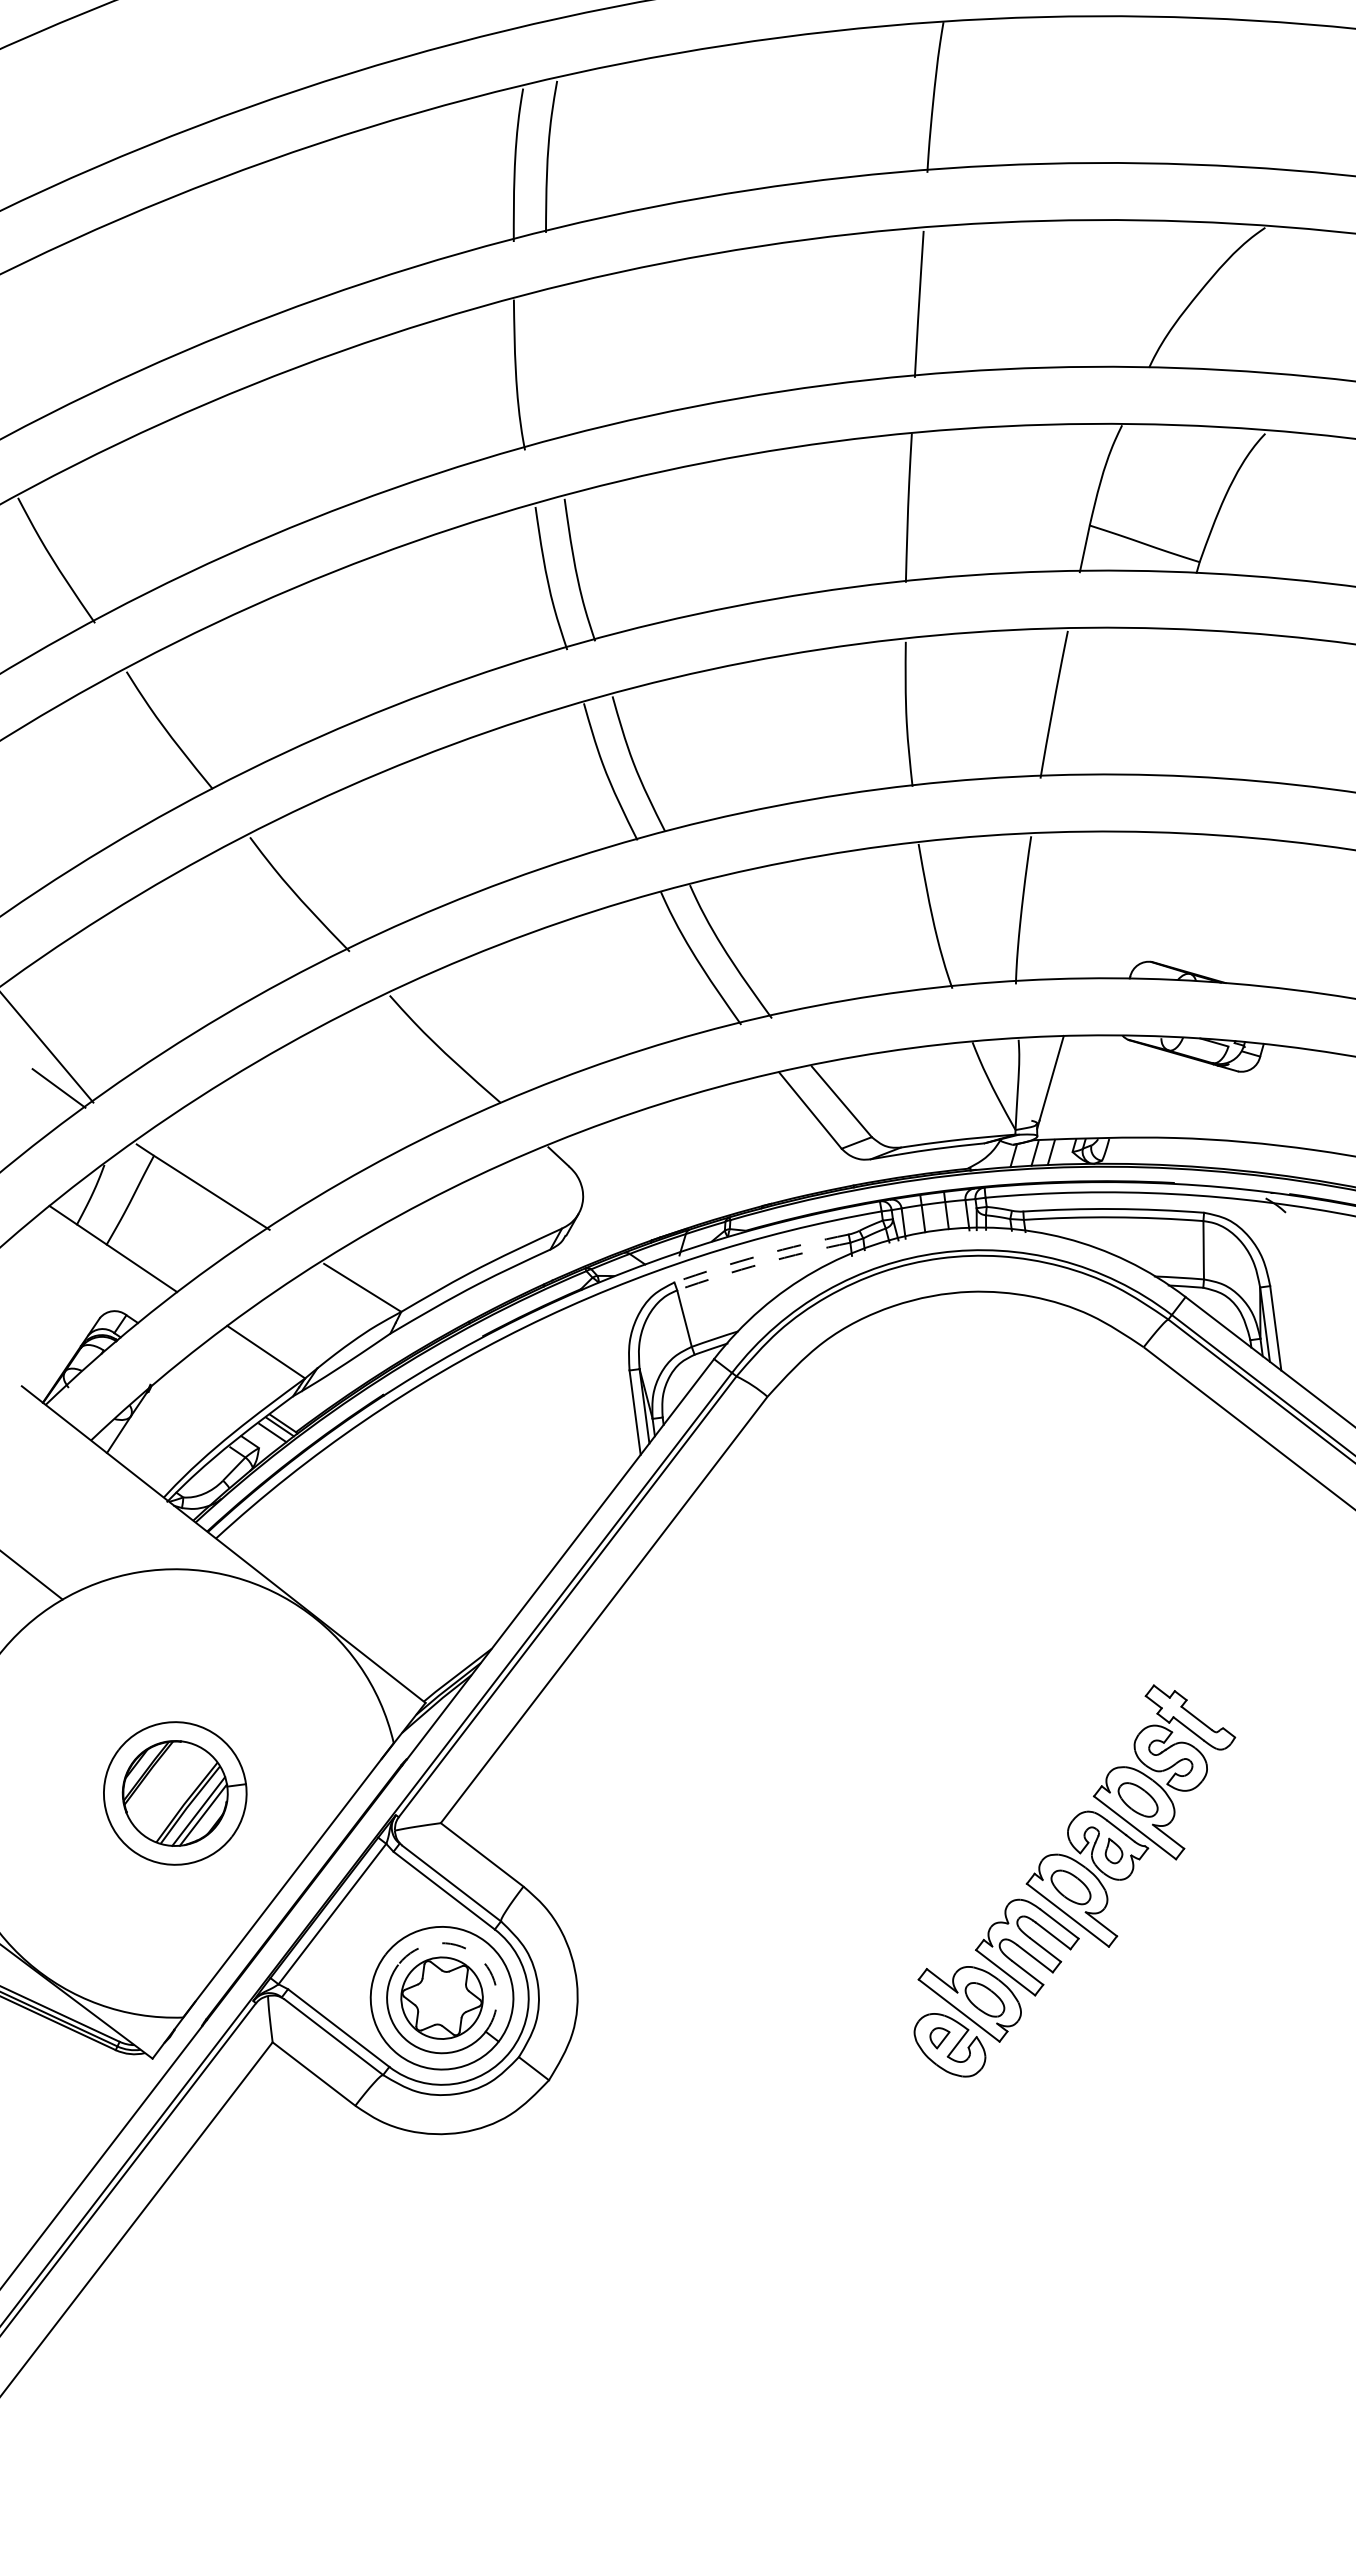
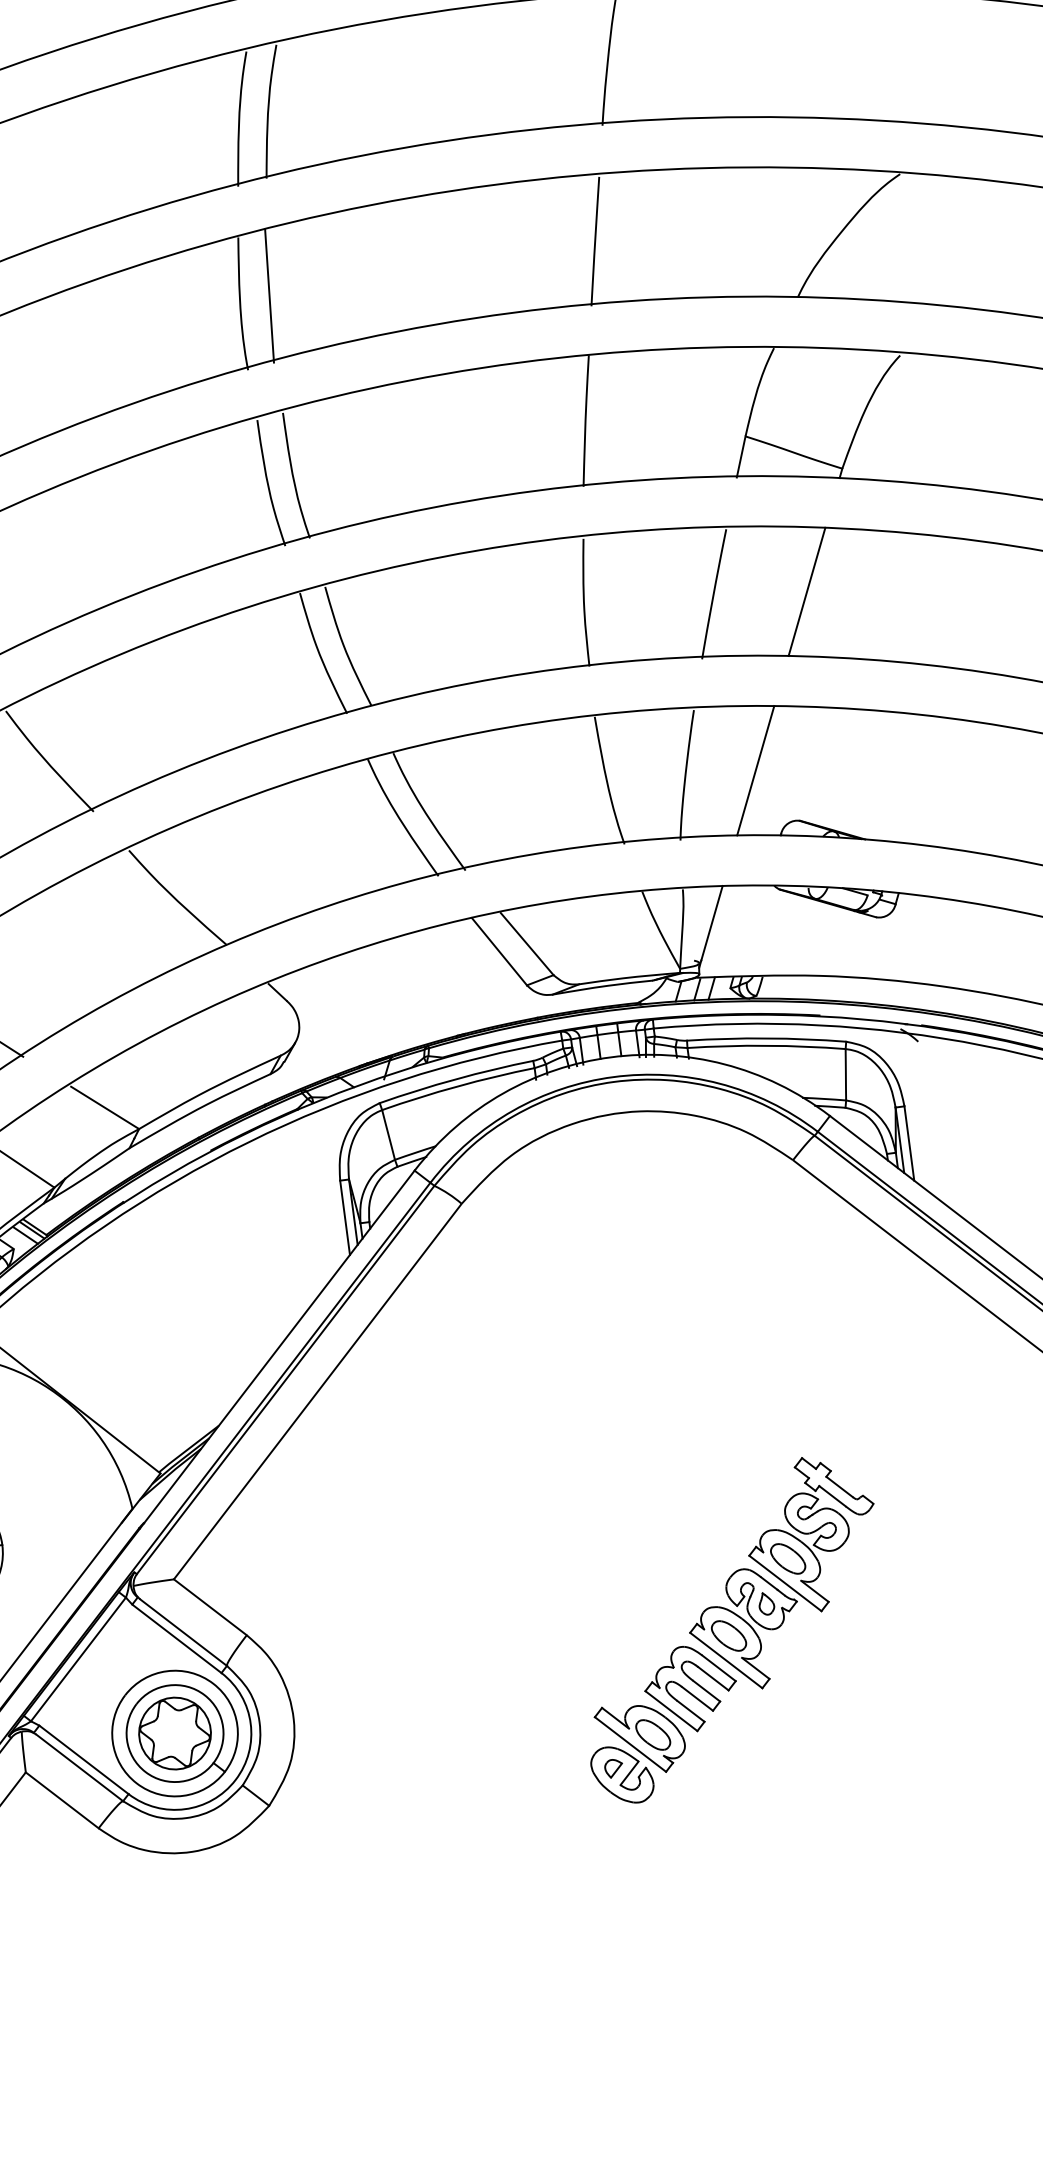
line: (549, 365) -> (269, 295), added
line: (1159, 701) -> (806, 591), added
line: (1101, 904) -> (755, 770), added
arc: (760, 1255) -> (455, 1079), dashed -> solid
arc: (762, 1263) -> (457, 1086), dashed -> solid
arc: (475, 1954) -> (204, 1695), dashed -> solid

